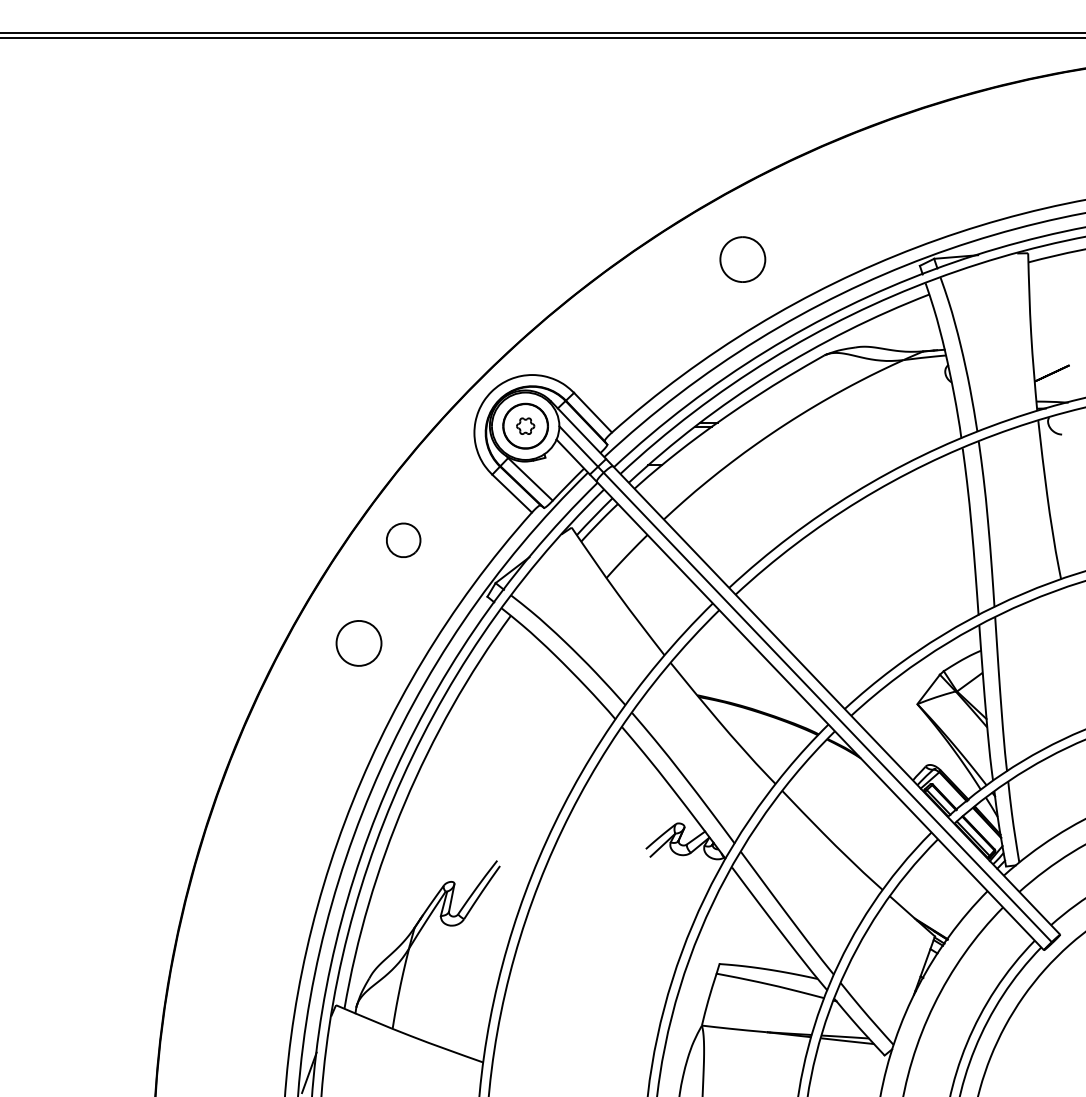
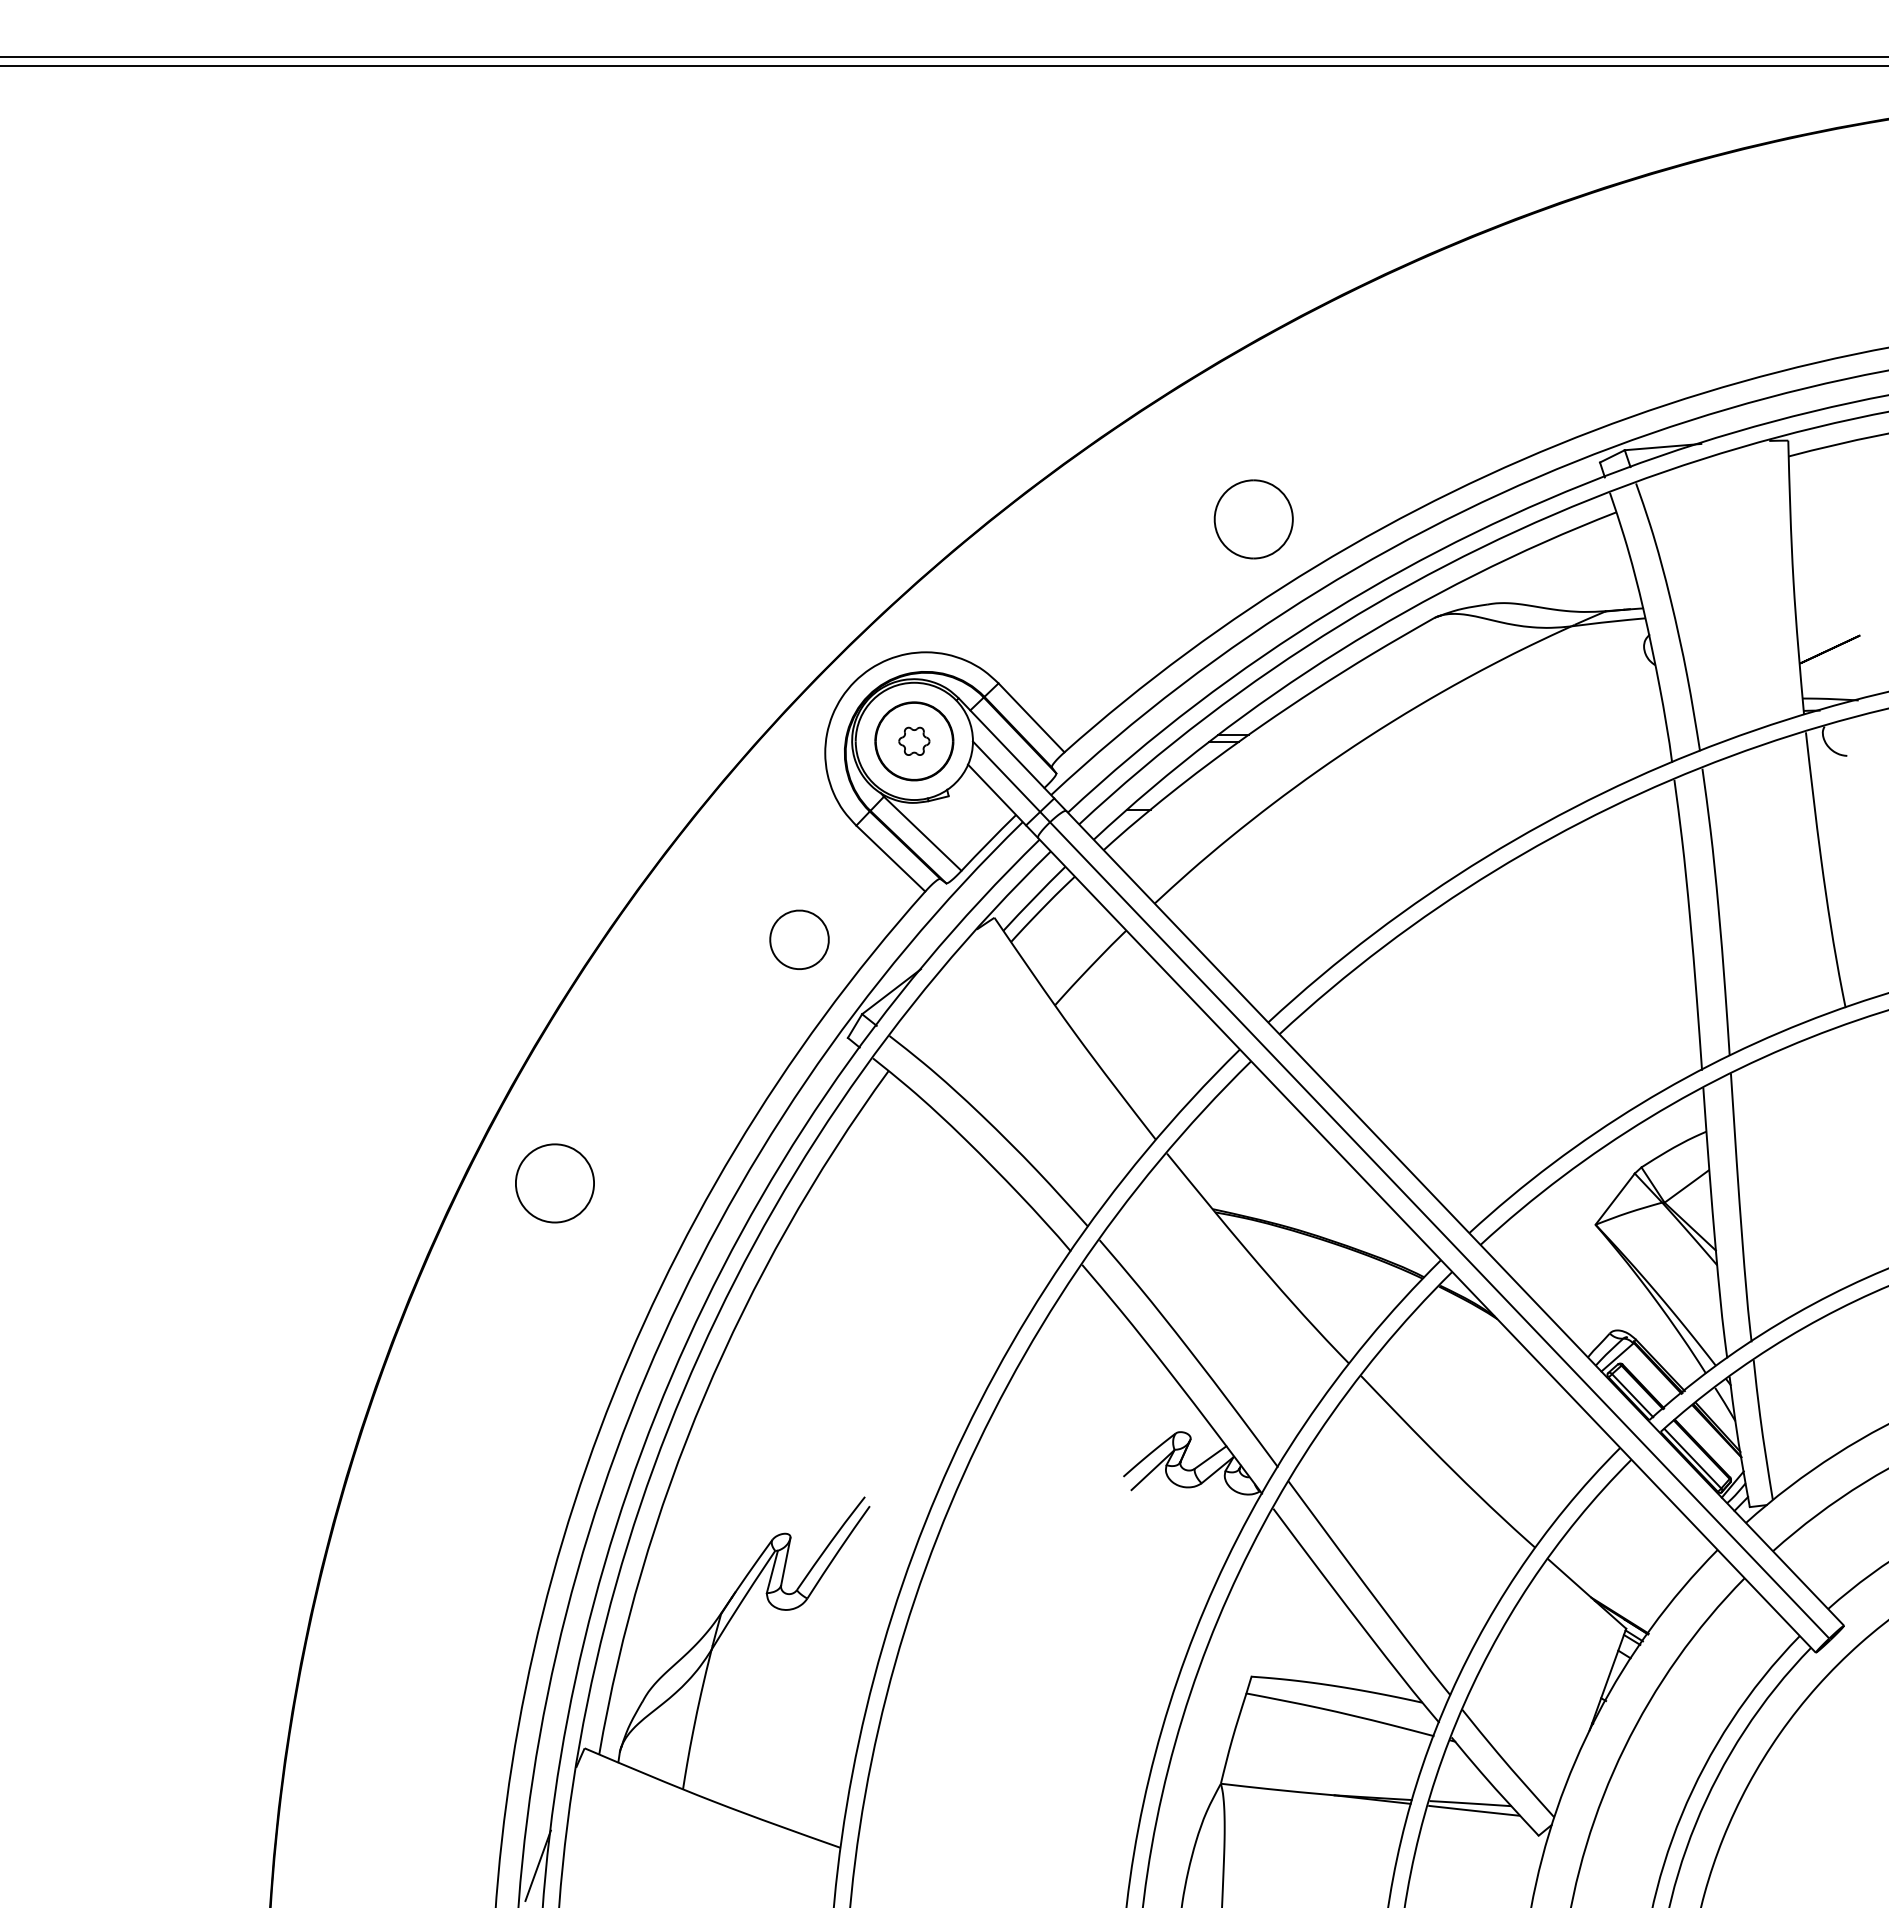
part: (742, 259) -> (1253, 519), moved
part: (403, 539) -> (799, 938), moved
part: (358, 643) -> (554, 1183), moved

